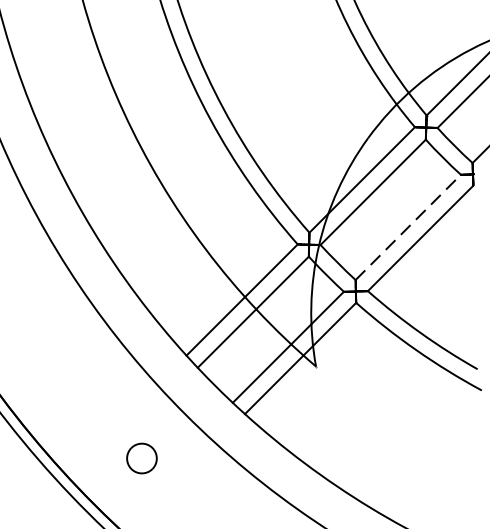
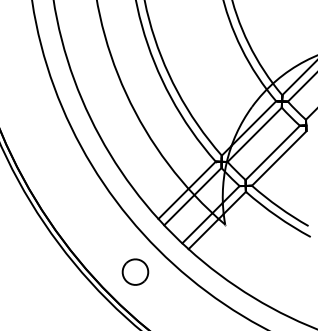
line: (409, 226) -> (273, 152), dashed -> solid
part: (141, 457) -> (135, 271), size x1.67

